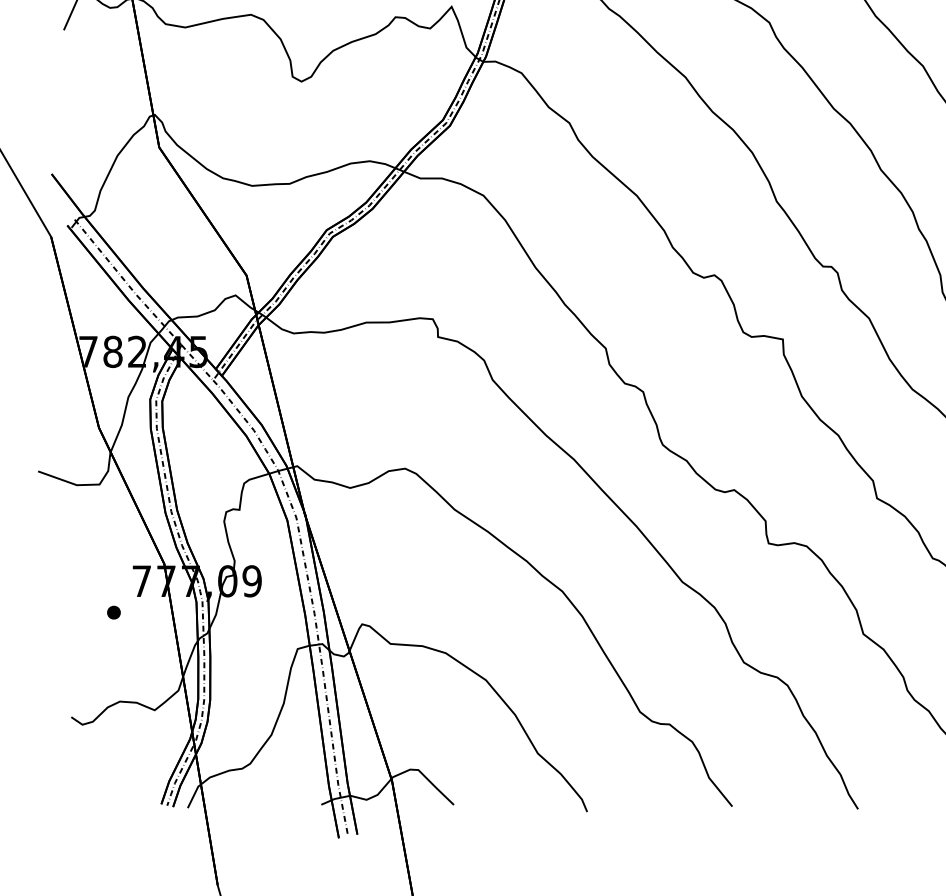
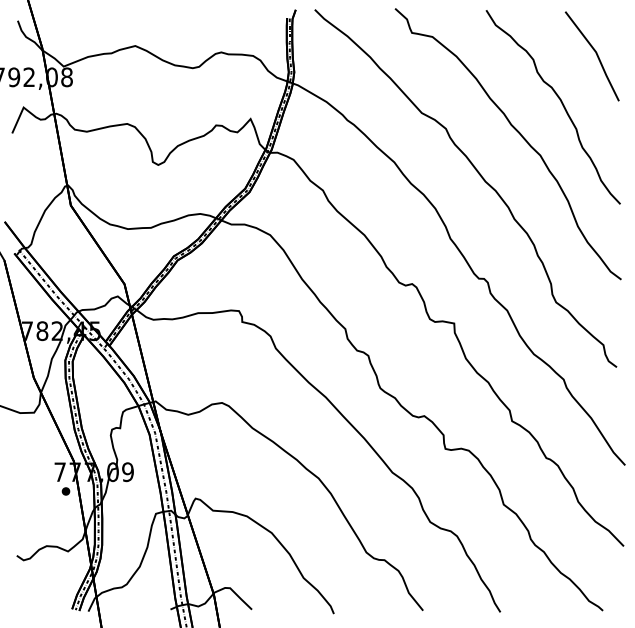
part: (113, 612) -> (65, 491), moved

